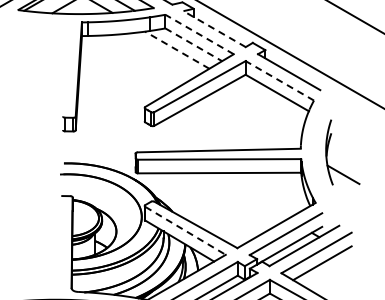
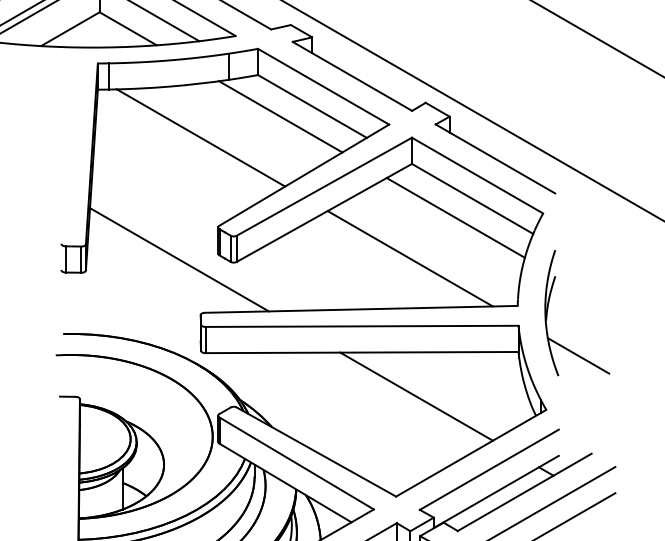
line: (214, 29) -> (352, 77), dashed -> solid
line: (199, 34) -> (323, 86), dashed -> solid
line: (193, 44) -> (311, 105), dashed -> solid
line: (176, 49) -> (279, 115), dashed -> solid
line: (135, 60) -> (200, 136), added
line: (279, 80) -> (476, 174), dashed -> solid
line: (268, 102) -> (455, 217), added
line: (124, 124) -> (179, 259), added
line: (244, 124) -> (409, 259), added
part: (328, 150) -> (549, 309), moved
line: (247, 196) -> (415, 397), added
line: (185, 230) -> (296, 462), dashed -> solid

